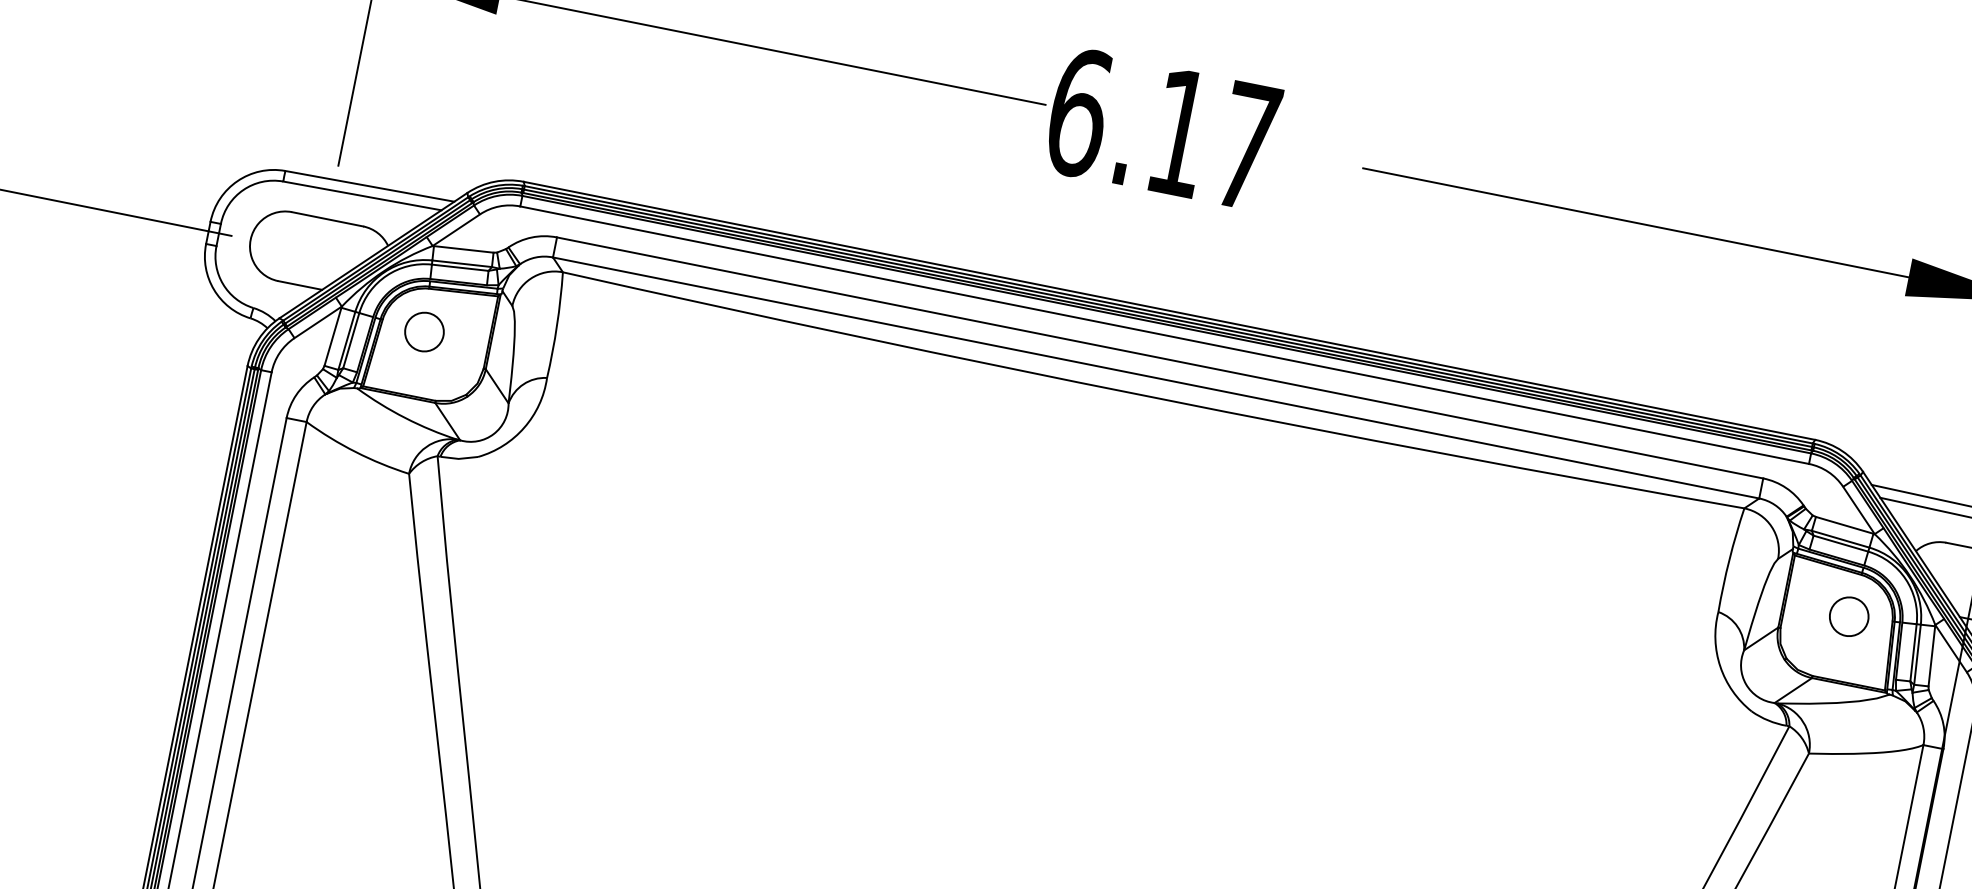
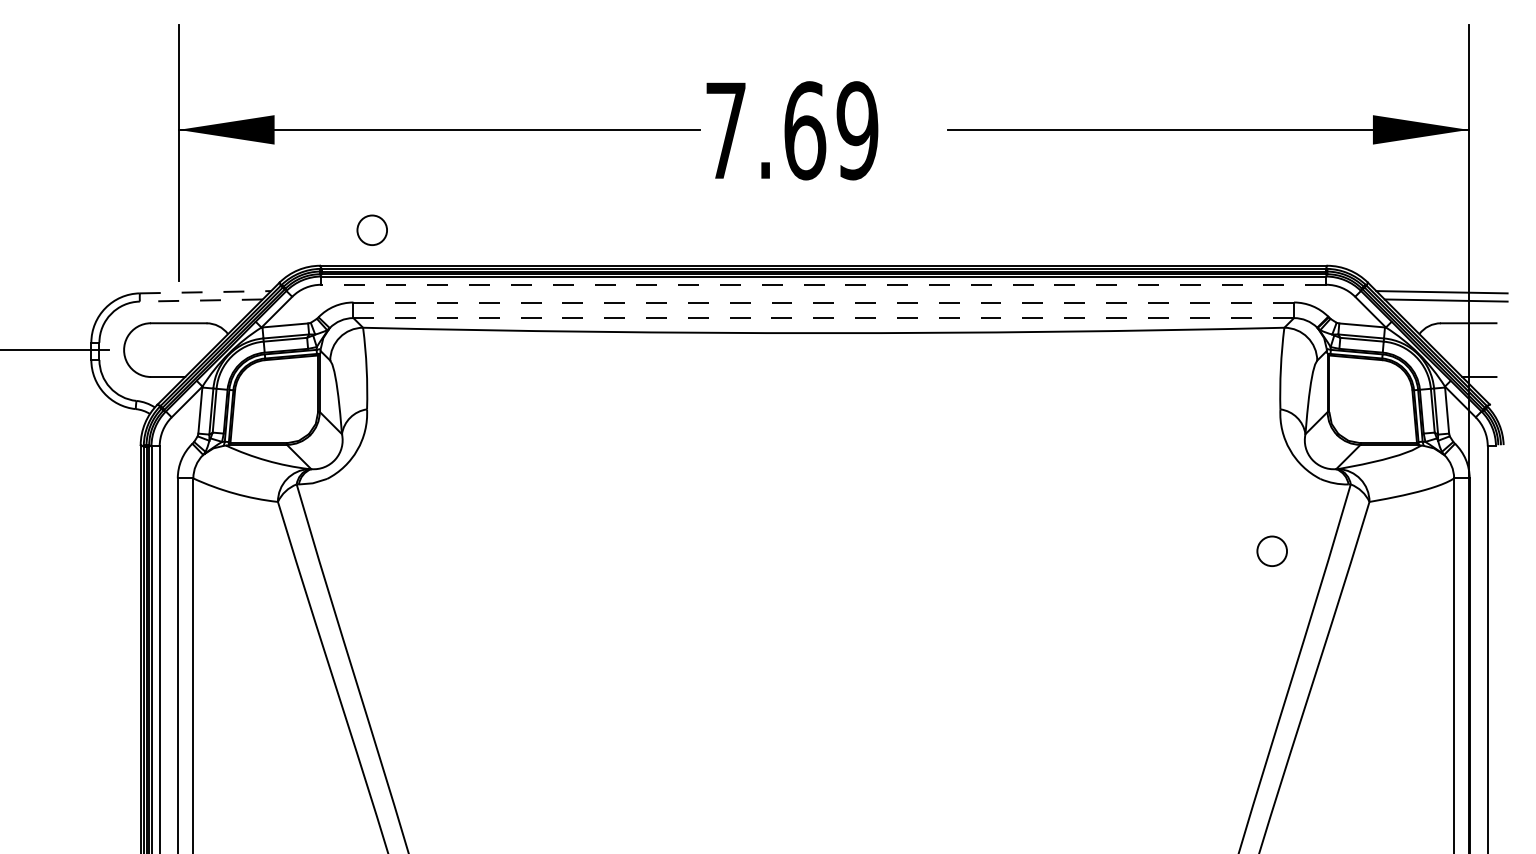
text: (1162, 129) -> (791, 130), 6.17 -> 7.69
line: (369, 186) -> (205, 292), solid -> dashed
line: (361, 195) -> (200, 300), solid -> dashed
circle: (423, 330) -> (371, 229), moved
line: (1164, 334) -> (823, 284), solid -> dashed
line: (1161, 358) -> (824, 302), solid -> dashed
line: (1155, 378) -> (823, 318), solid -> dashed
circle: (1848, 615) -> (1271, 550), moved

